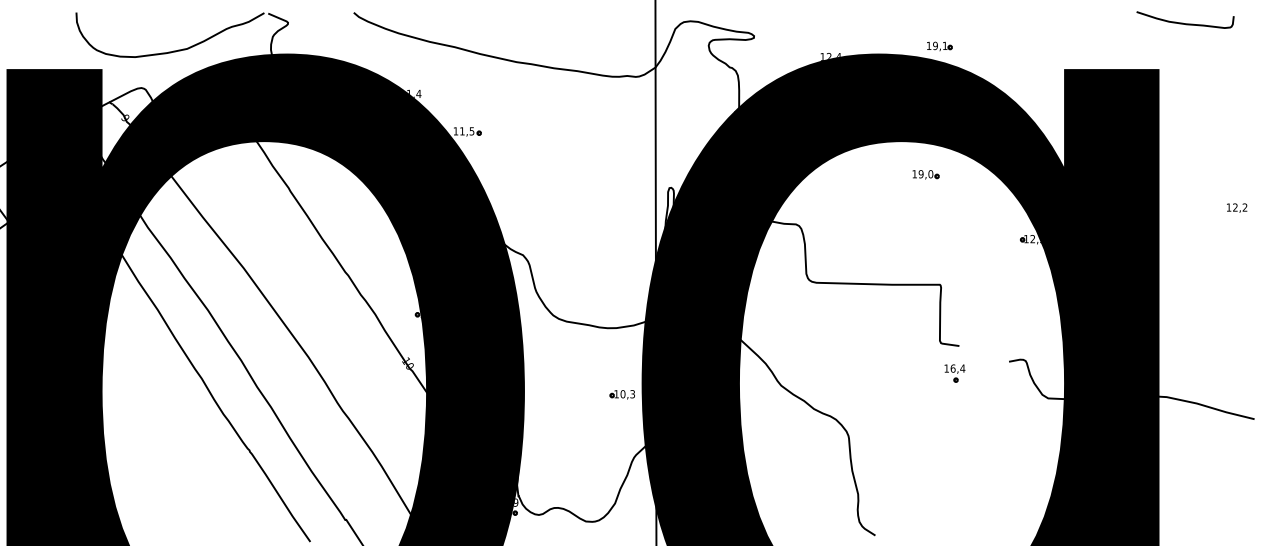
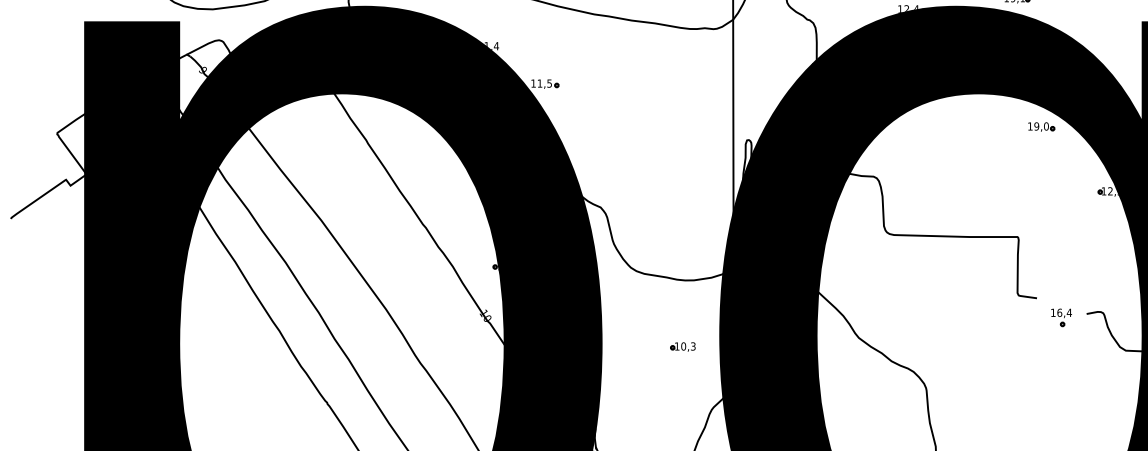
part: (925, 174) -> (1041, 126), moved
part: (954, 373) -> (1061, 317), moved
part: (621, 394) -> (682, 346), moved

